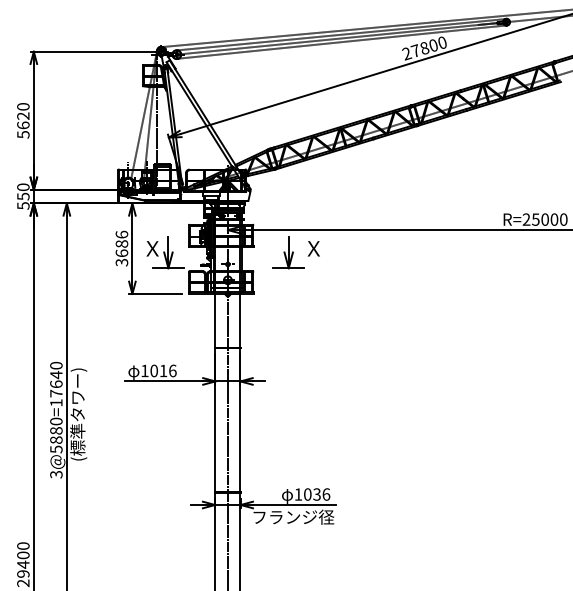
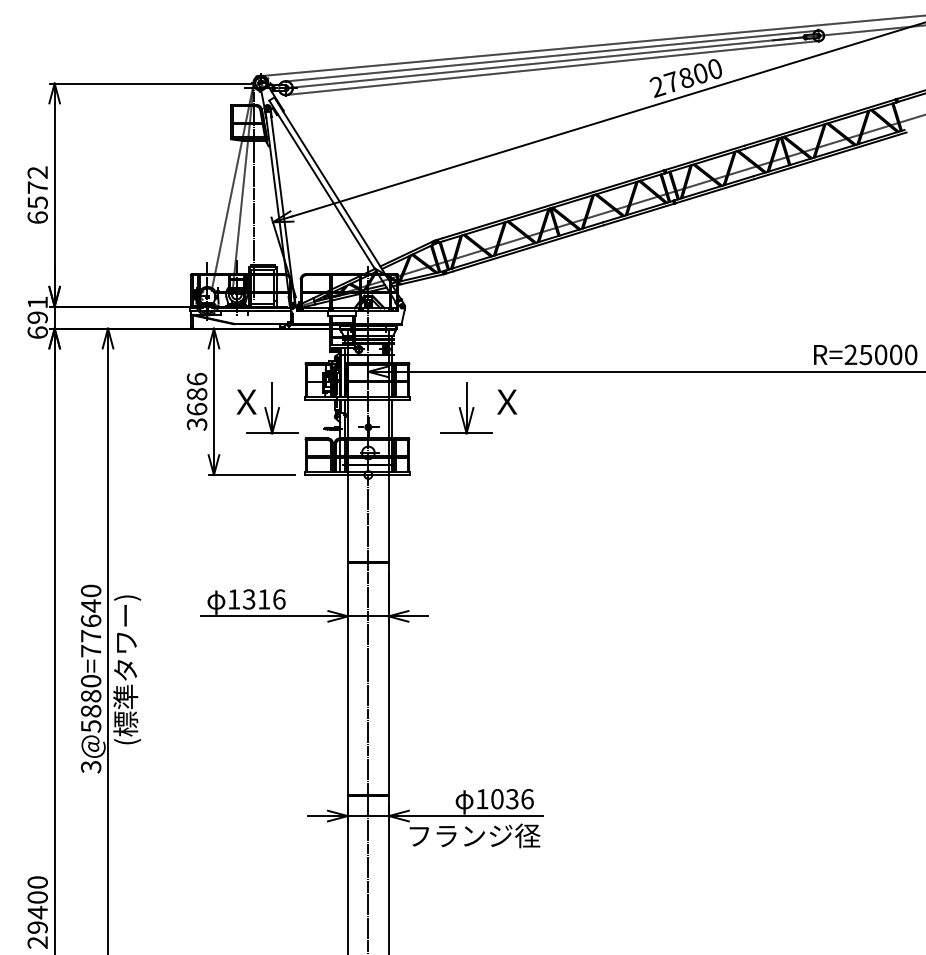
text: (23, 120) -> (37, 194), 5620 -> 6572
text: (23, 196) -> (37, 317), 550 -> 691
text: (153, 370) -> (248, 598), 1016 -> 1316
text: (56, 402) -> (91, 650), 3@5880=17640 -> 3@5880=77640

